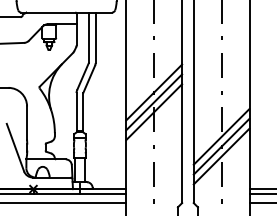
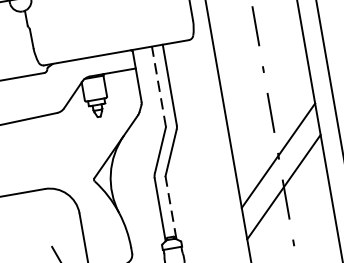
line: (88, 37) -> (158, 86), solid -> dashed
line: (154, 102) -> (281, 171), removed
line: (83, 112) -> (171, 207), solid -> dashed

